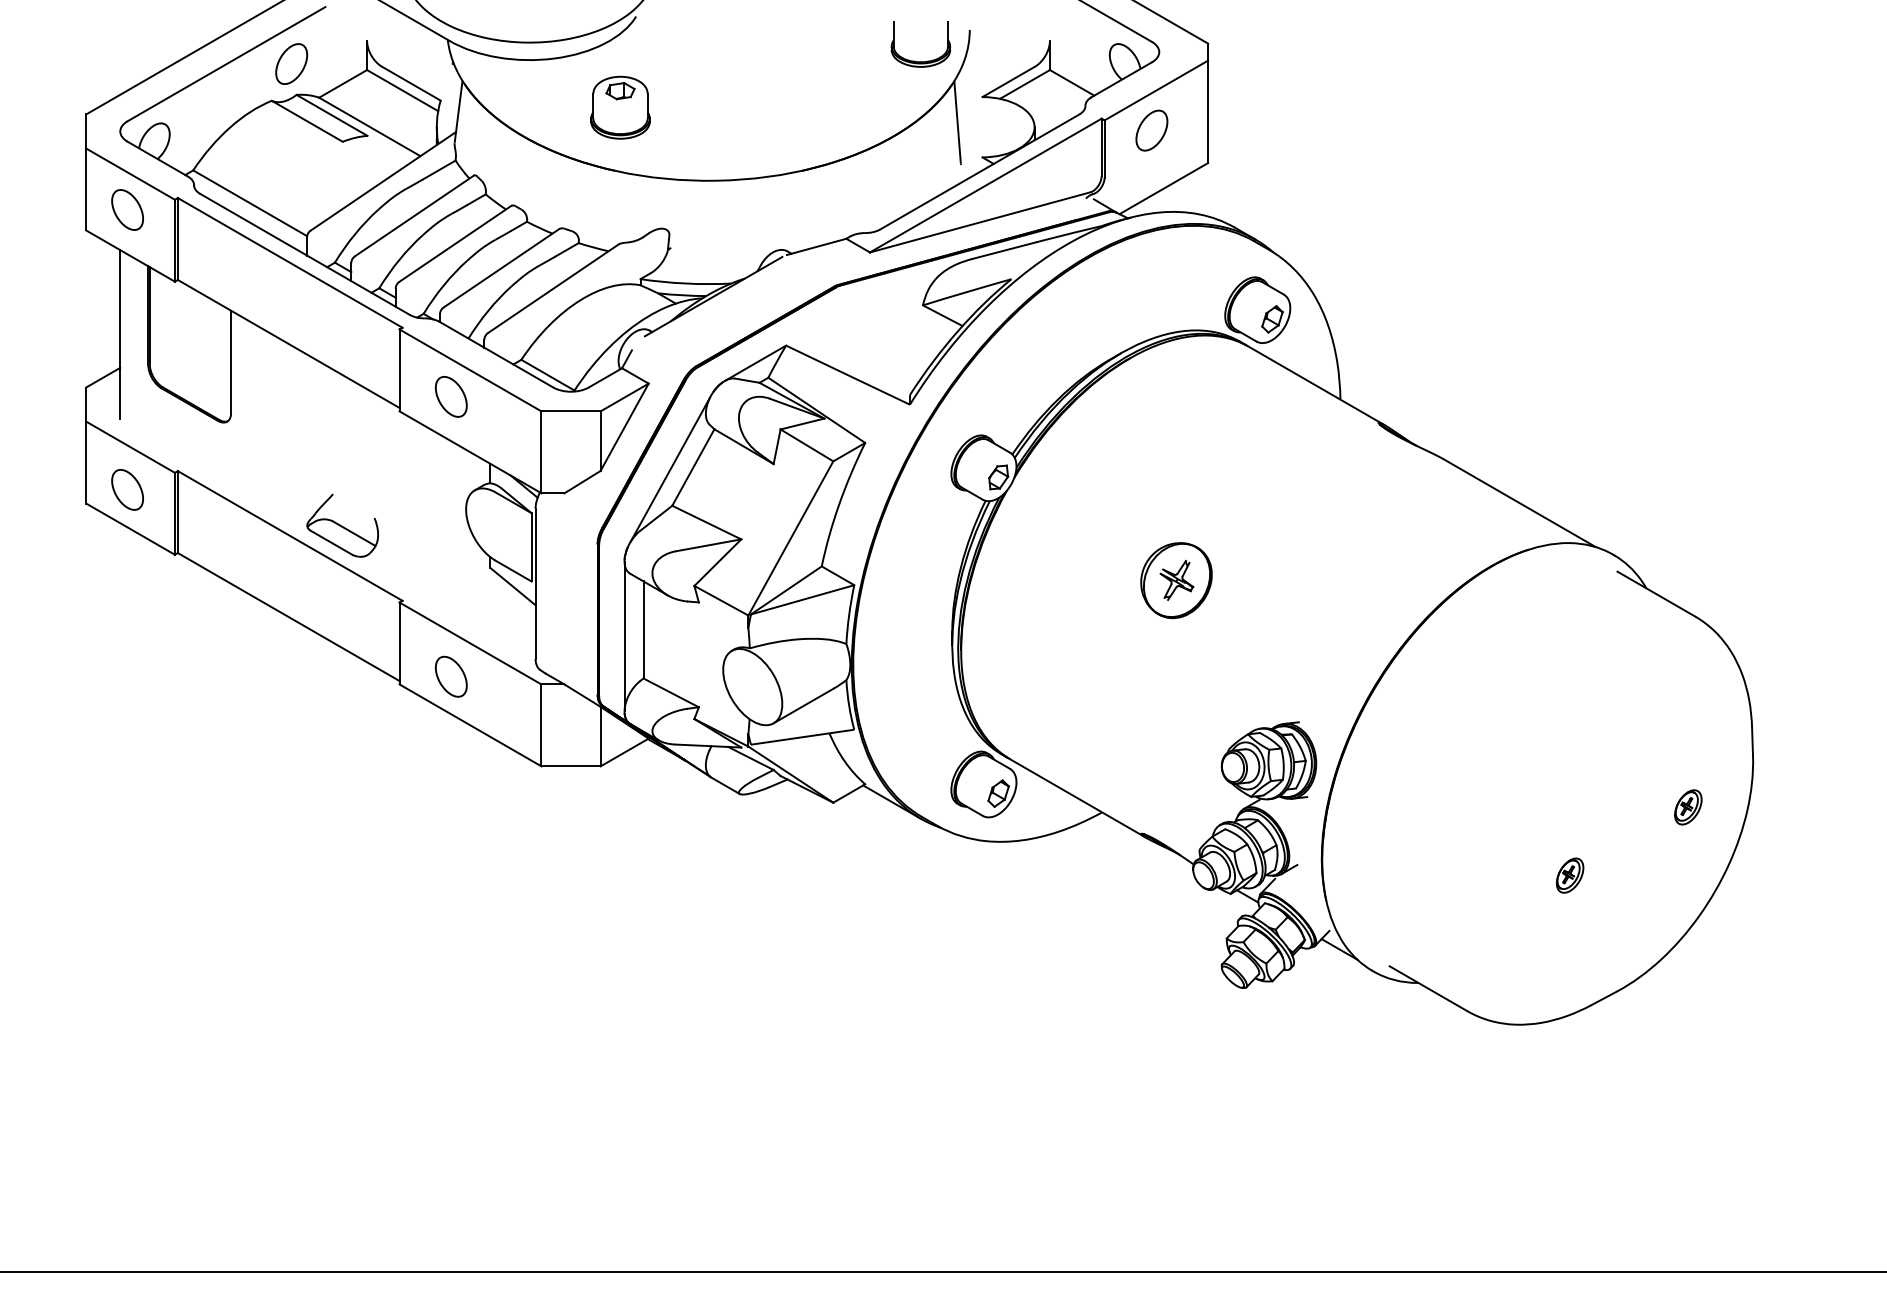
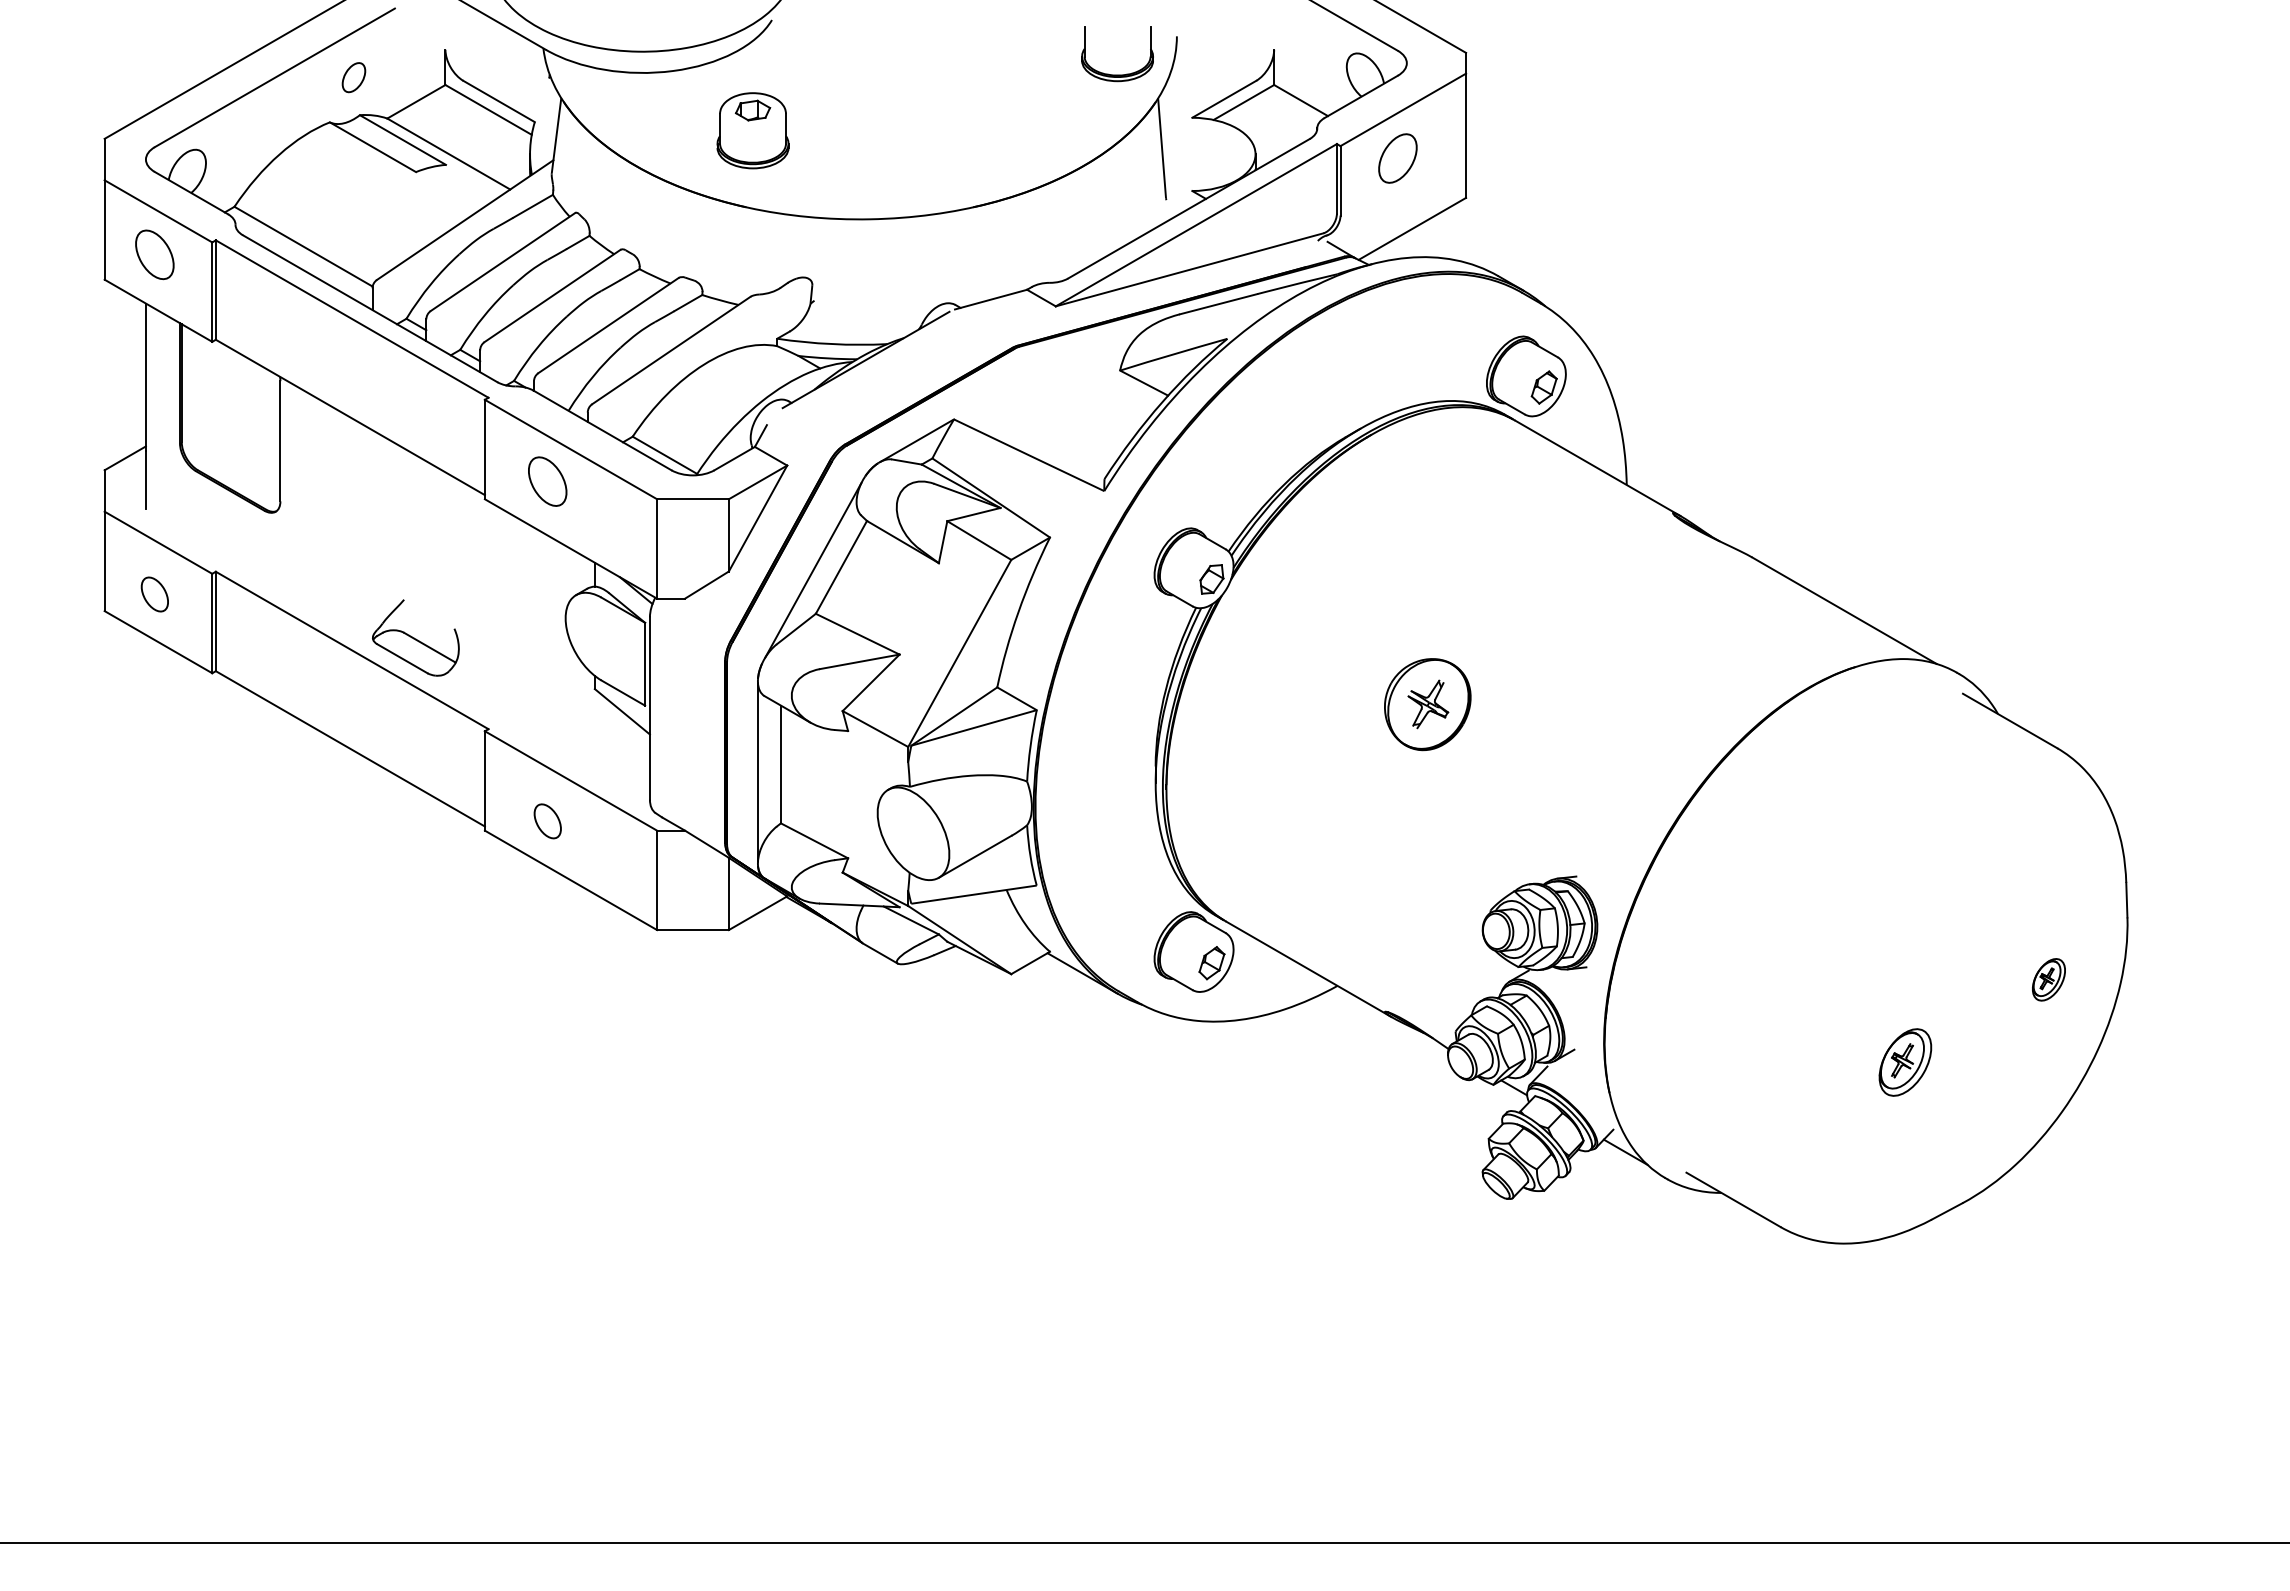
part: (291, 63) -> (353, 77), size x0.6
part: (127, 489) -> (154, 594), size x0.7
part: (451, 676) -> (547, 821), size x0.7
part: (1570, 875) -> (1905, 1062), size x1.6

